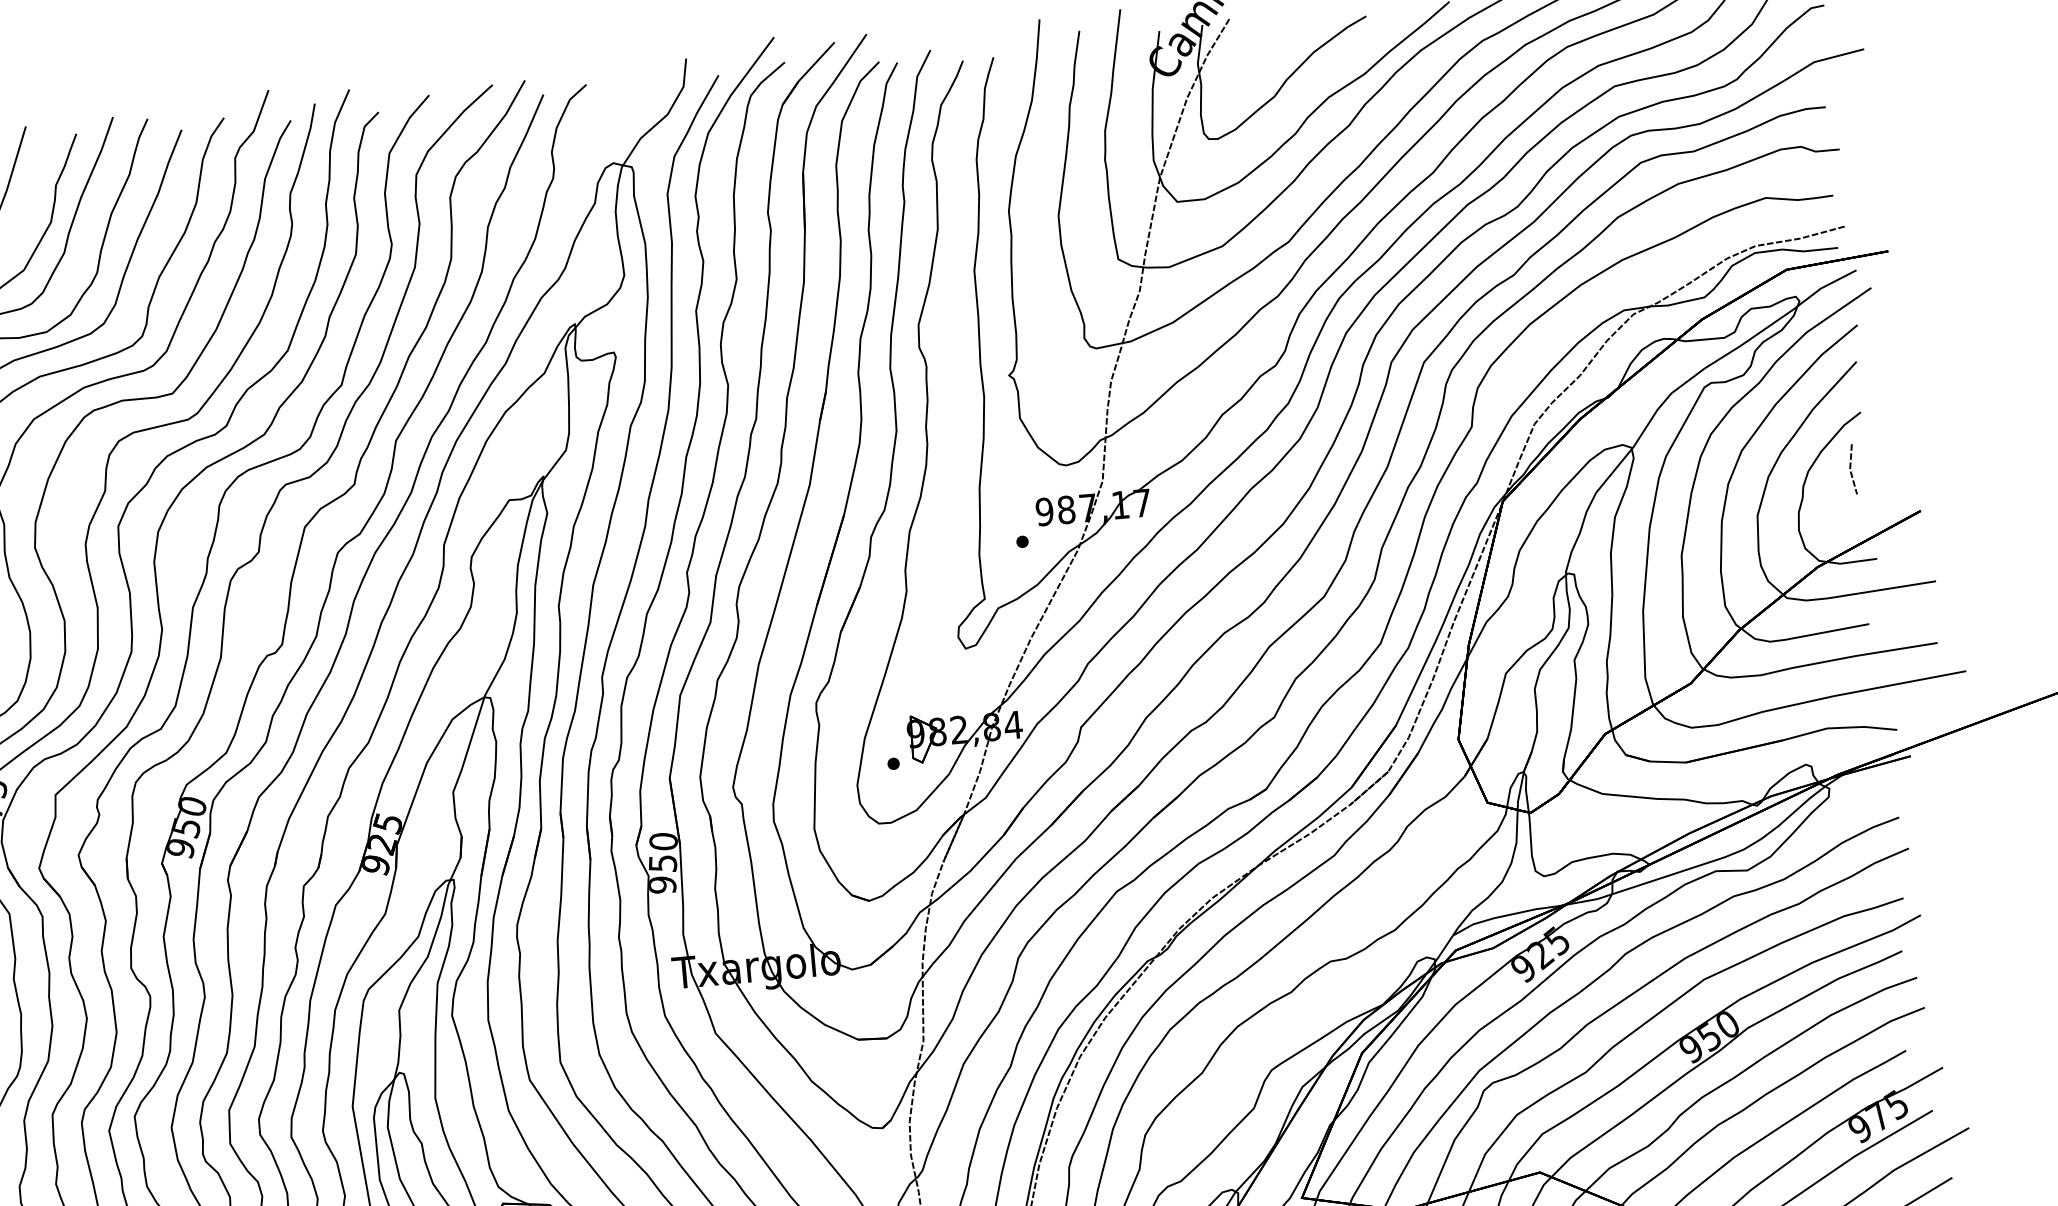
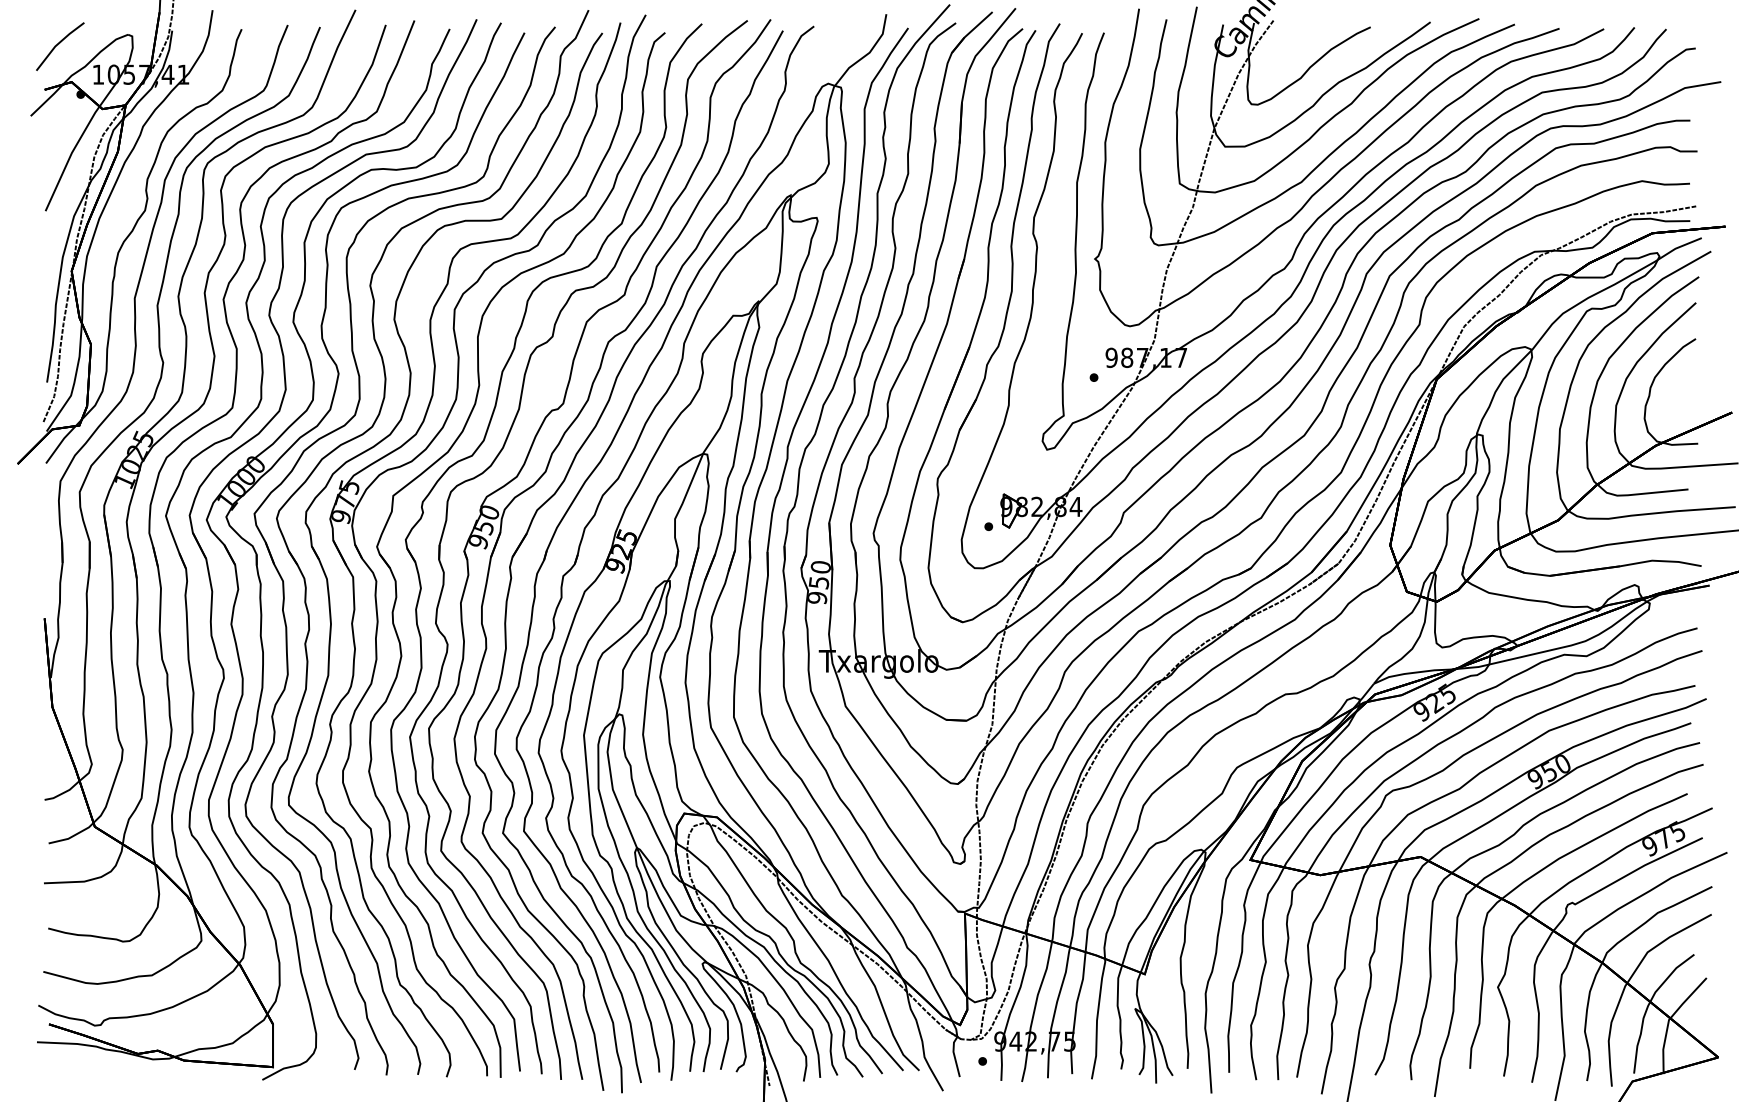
line: (1851, 469) -> (1685, 378), removed

